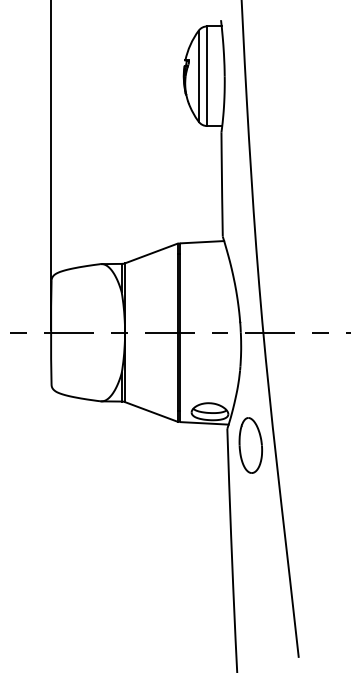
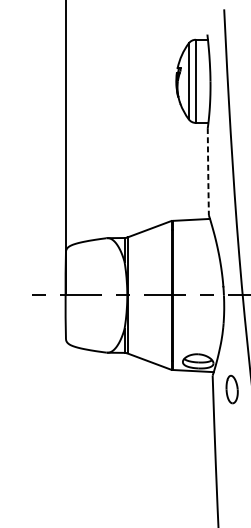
line: (222, 184) -> (208, 171), solid -> dashed
part: (250, 445) -> (232, 389), size x0.6

